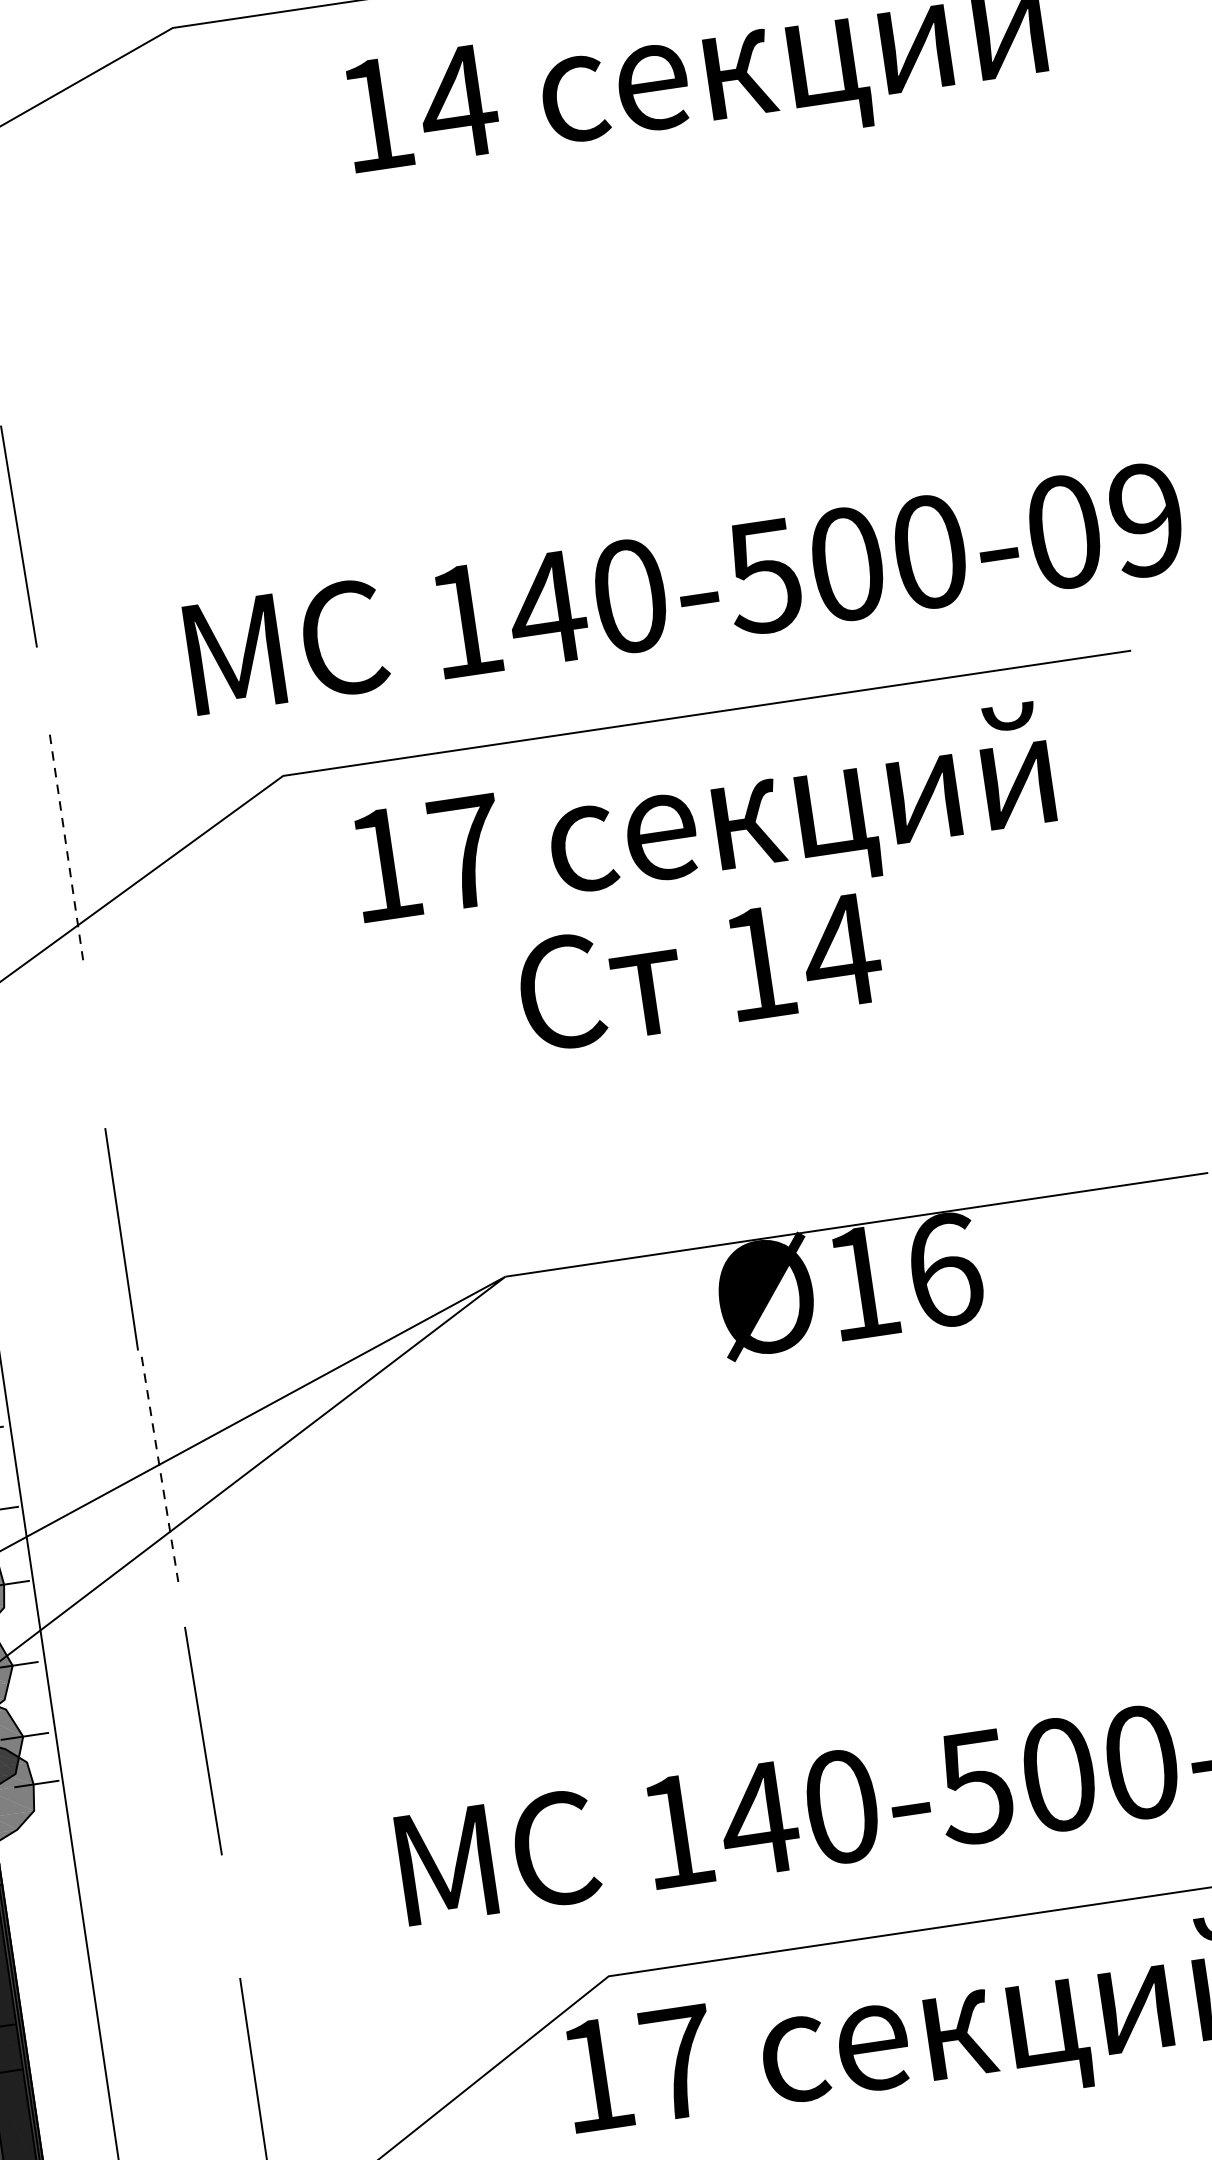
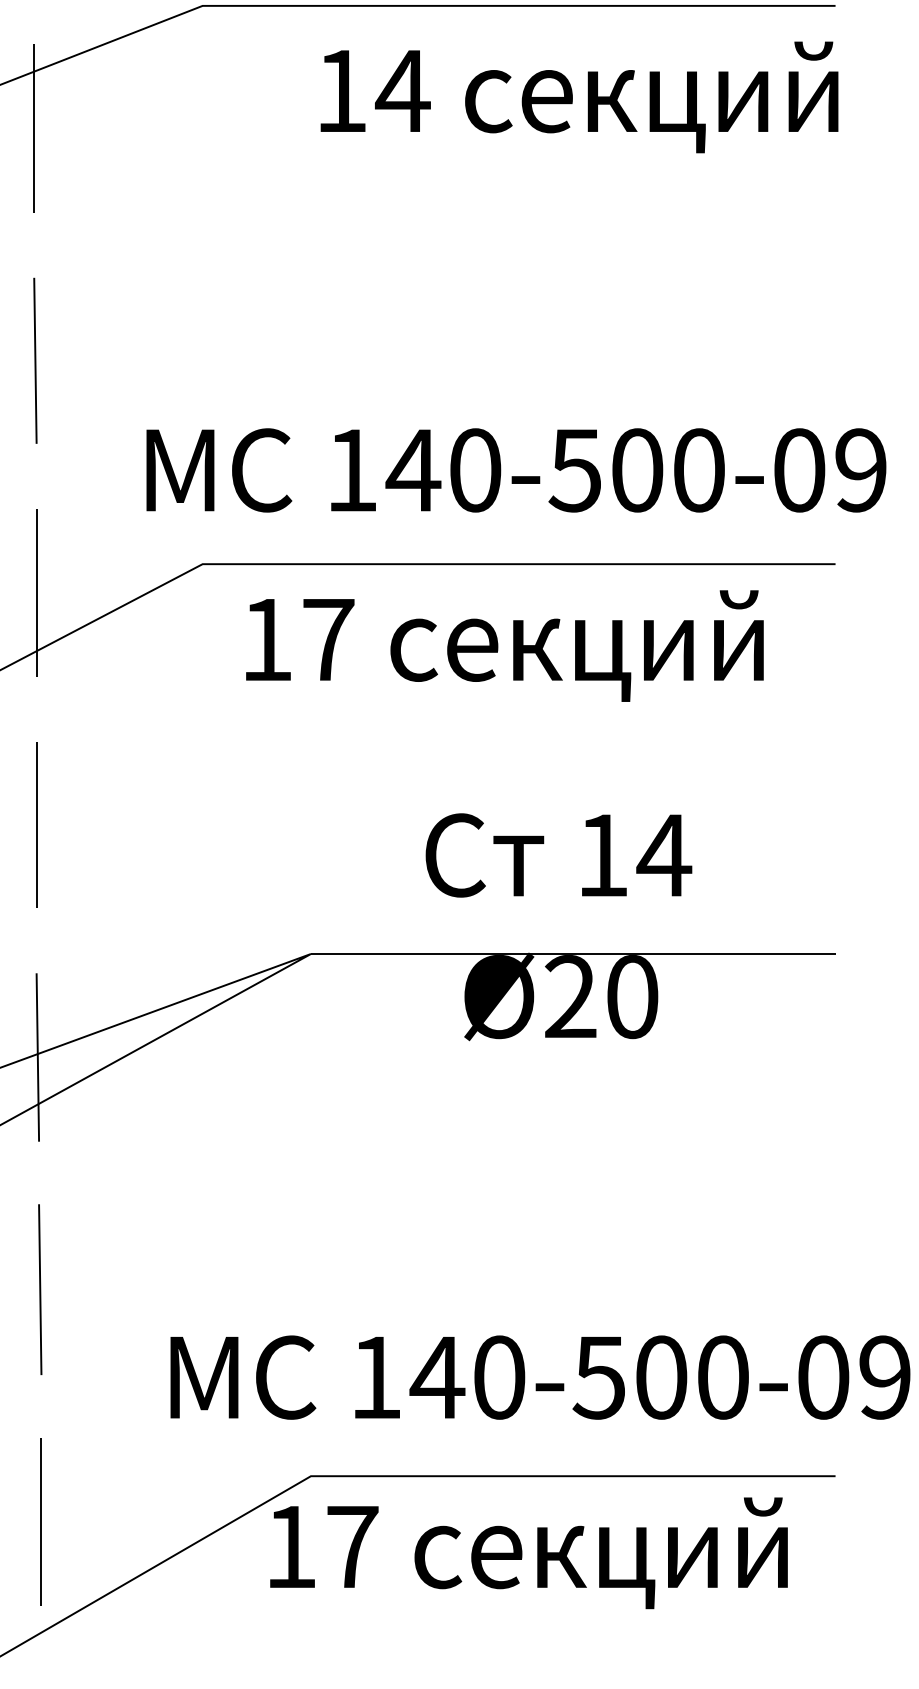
line: (66, 848) -> (36, 593), dashed -> solid
text: (699, 972) -> (558, 855), moved
line: (121, 1238) -> (36, 824), moved
text: (903, 1277) -> (601, 997), Ø16 -> Ø20
line: (159, 1470) -> (37, 1058), dashed -> solid
line: (203, 1740) -> (40, 1289), moved

